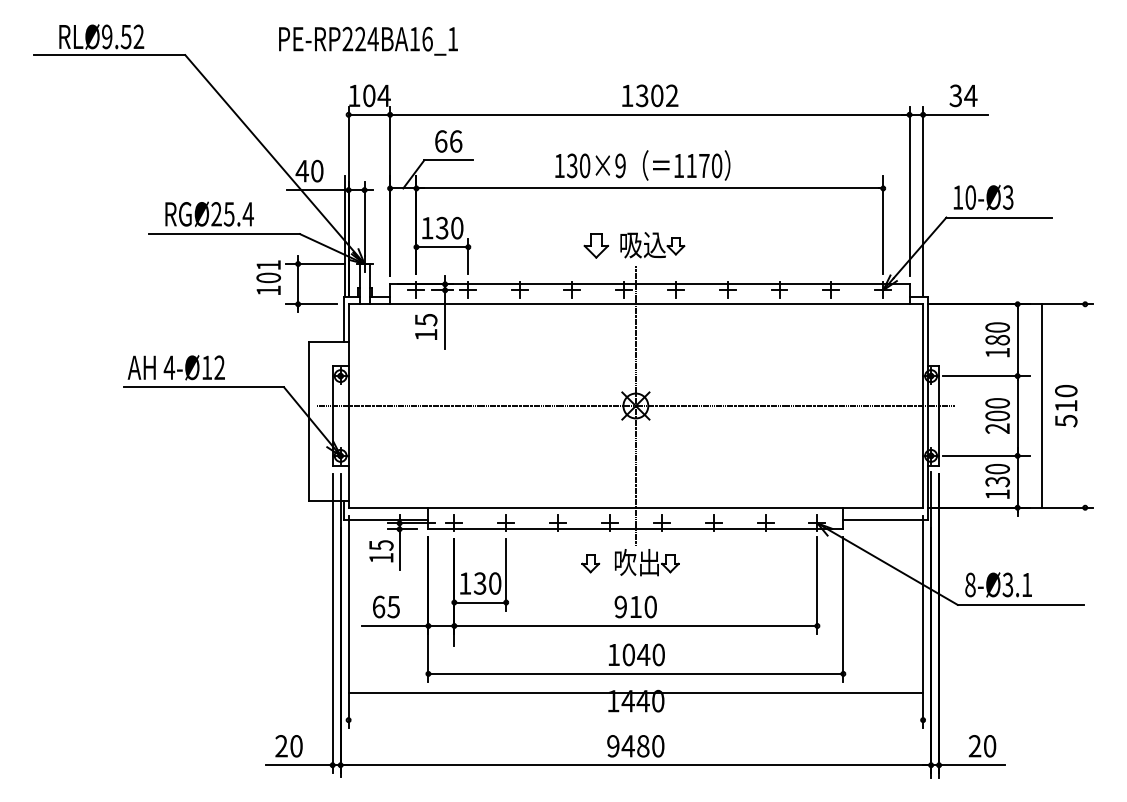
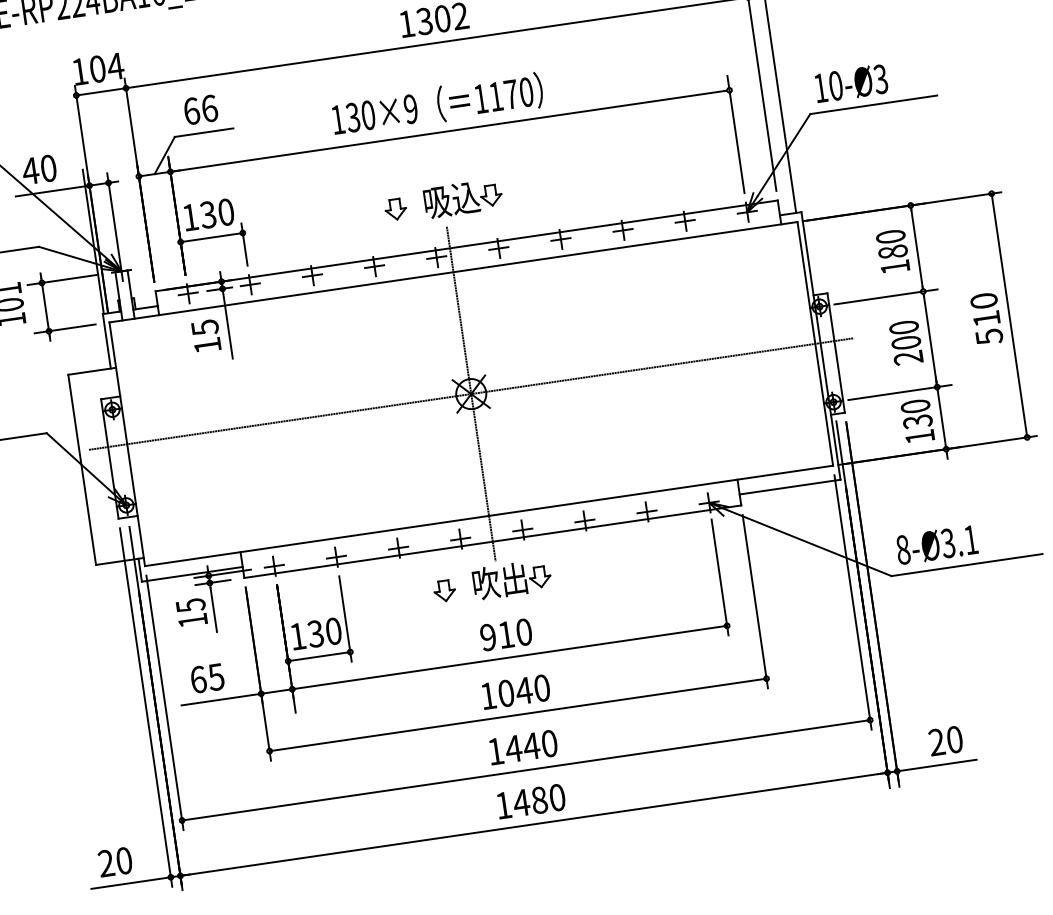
part: (595, 246) -> (395, 210), size x0.71
line: (1042, 405) -> (1009, 314), moved
line: (635, 693) -> (525, 770), moved
text: (613, 746) -> (503, 805), 9480 -> 1480

